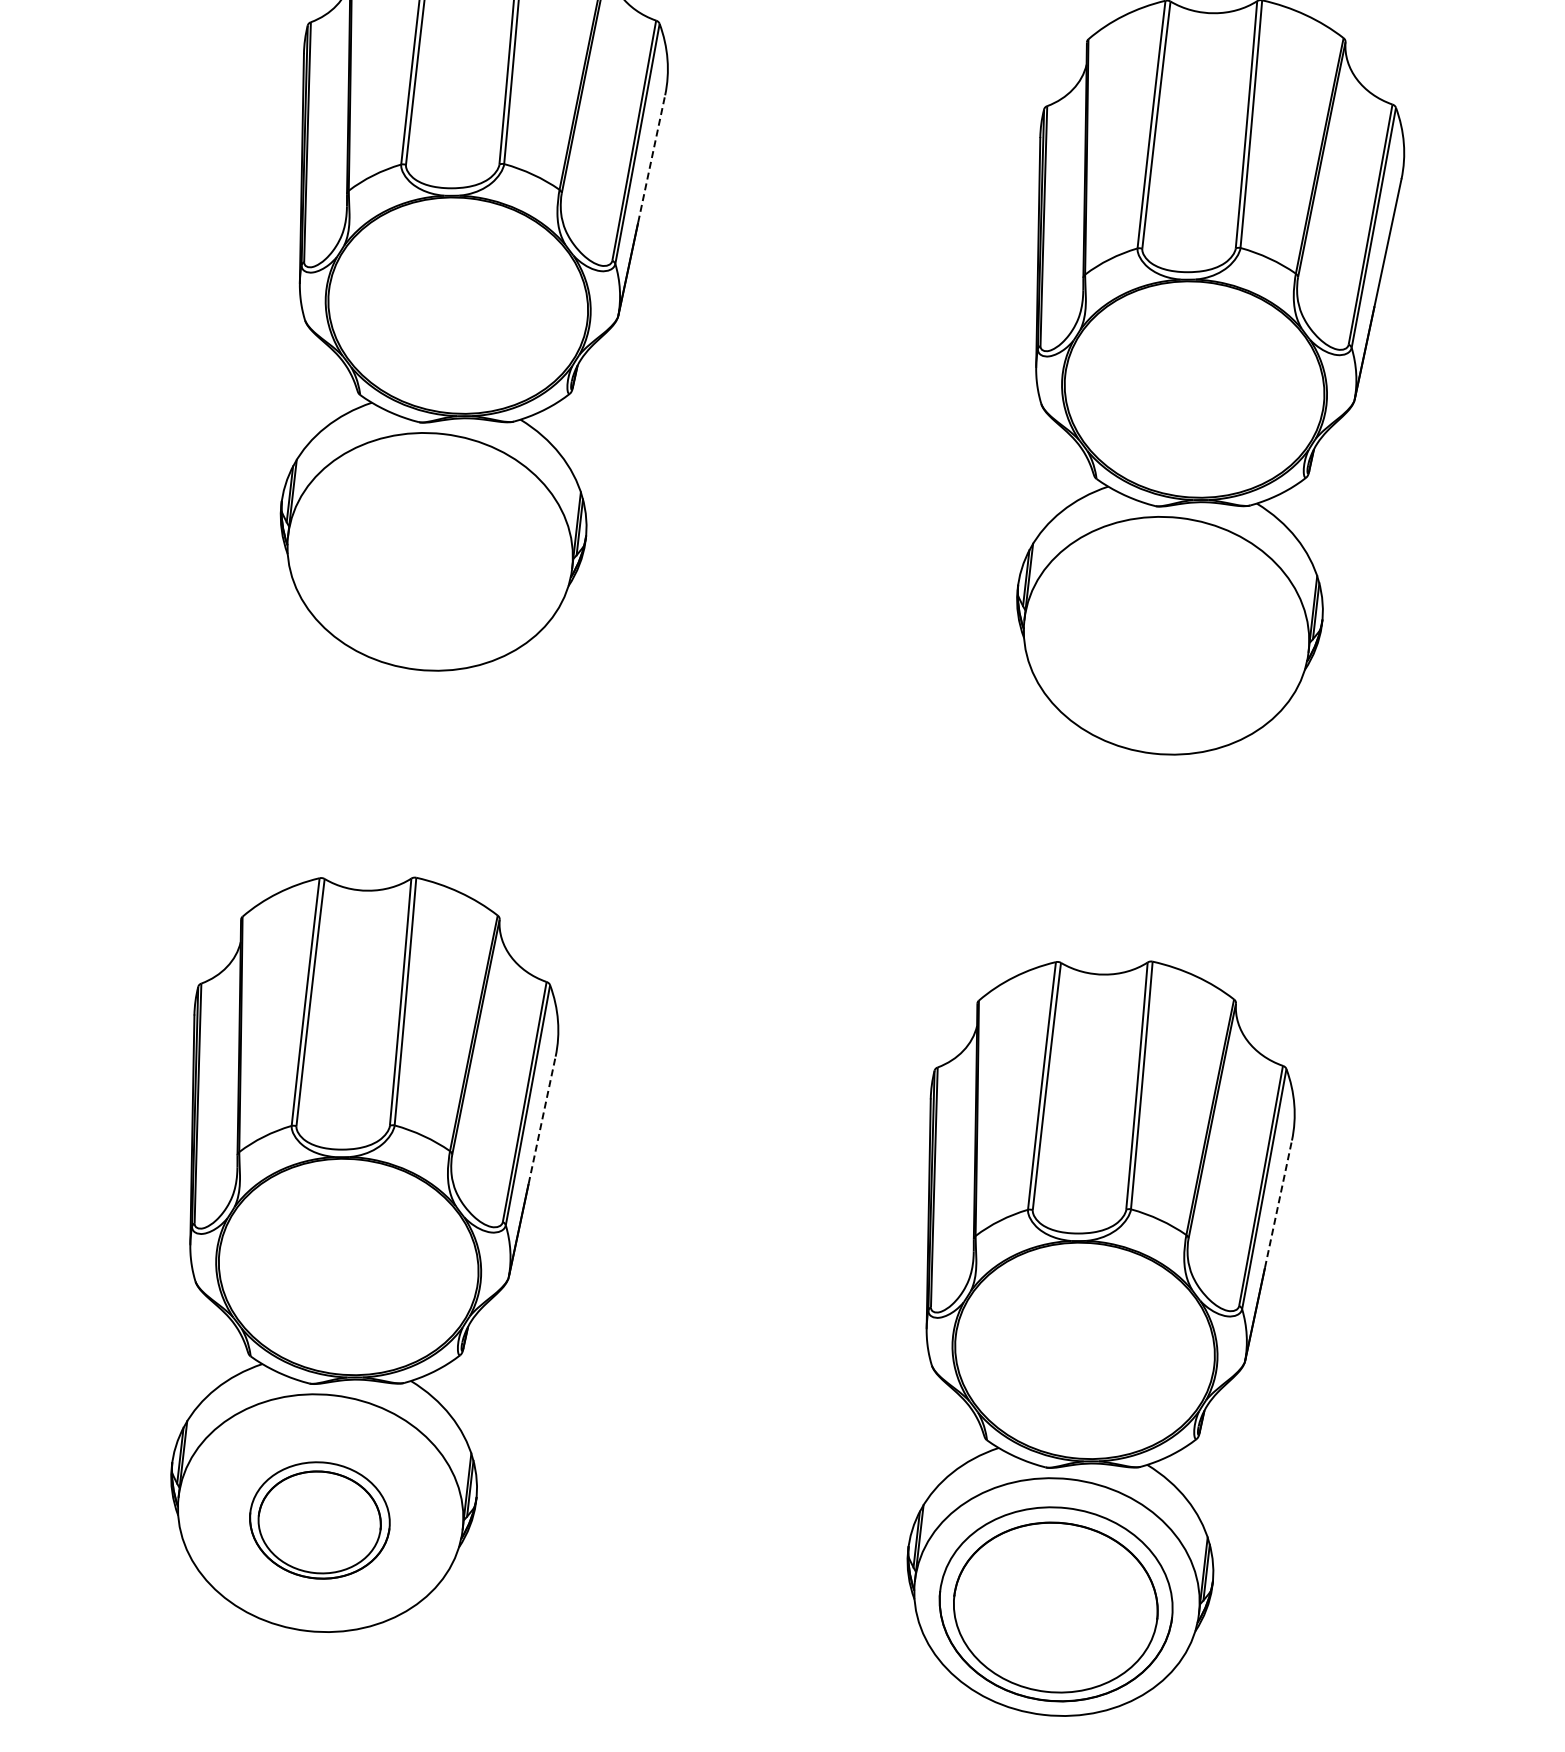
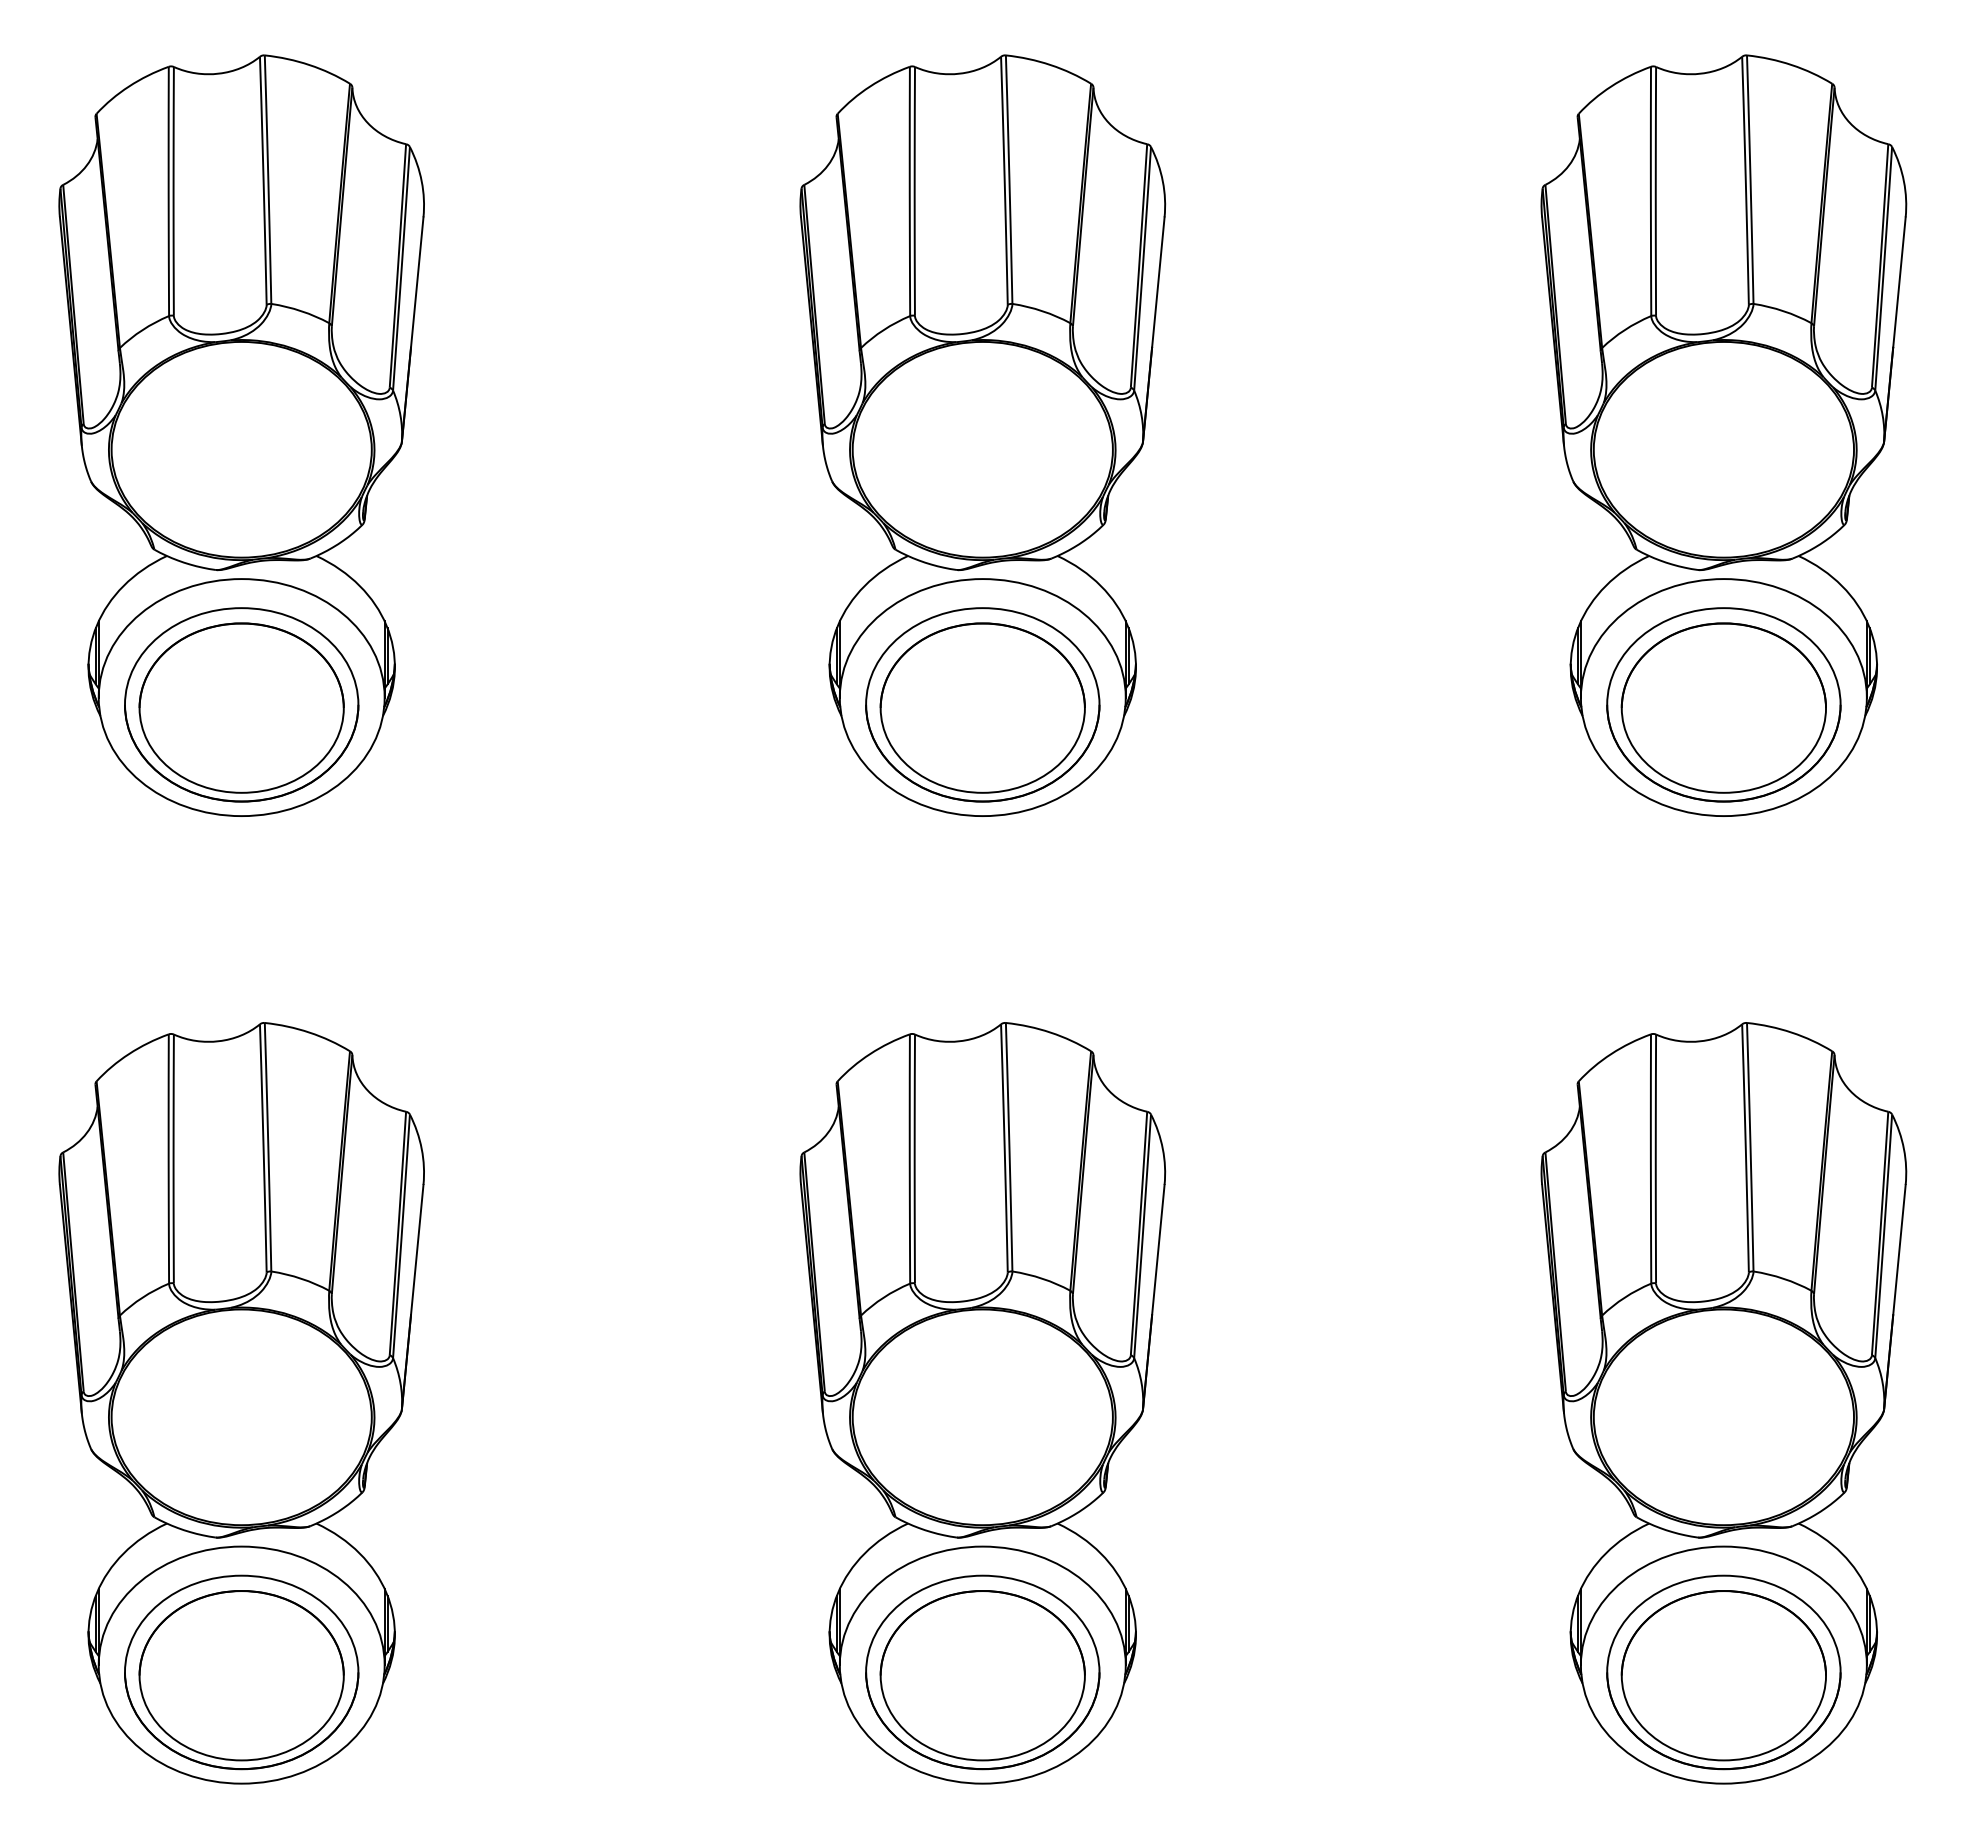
line: (651, 158) -> (417, 281), dashed -> solid
part: (429, 558) -> (241, 704), added
part: (1165, 642) -> (982, 704), added
line: (542, 1120) -> (417, 1249), dashed -> solid
line: (1278, 1204) -> (1158, 1249), dashed -> solid
part: (319, 1520) -> (241, 1672), size x1.67

